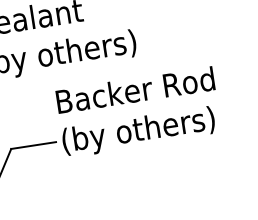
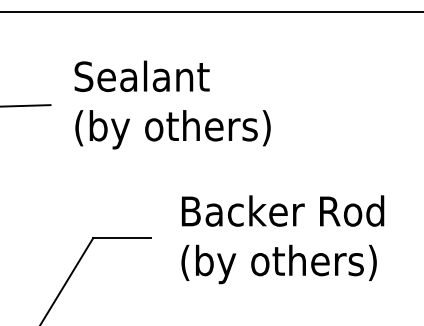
text: (138, 112) -> (282, 239), moved

